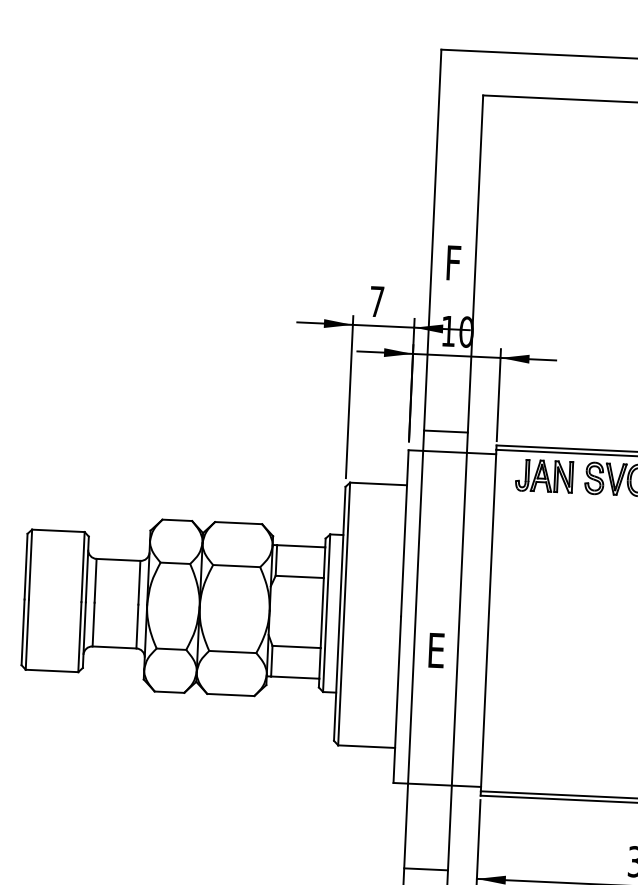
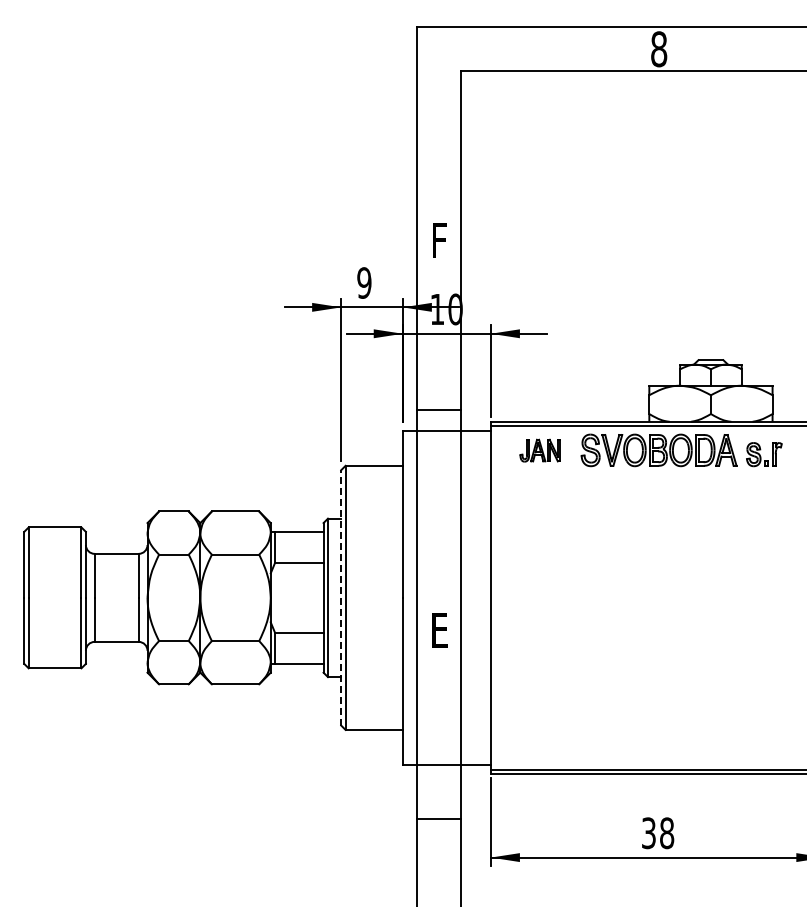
text: (377, 301) -> (364, 282), 7 -> 9
part: (543, 476) -> (539, 450), size x0.7
line: (340, 613) -> (341, 597), solid -> dashed
line: (426, 869) -> (439, 819), moved

